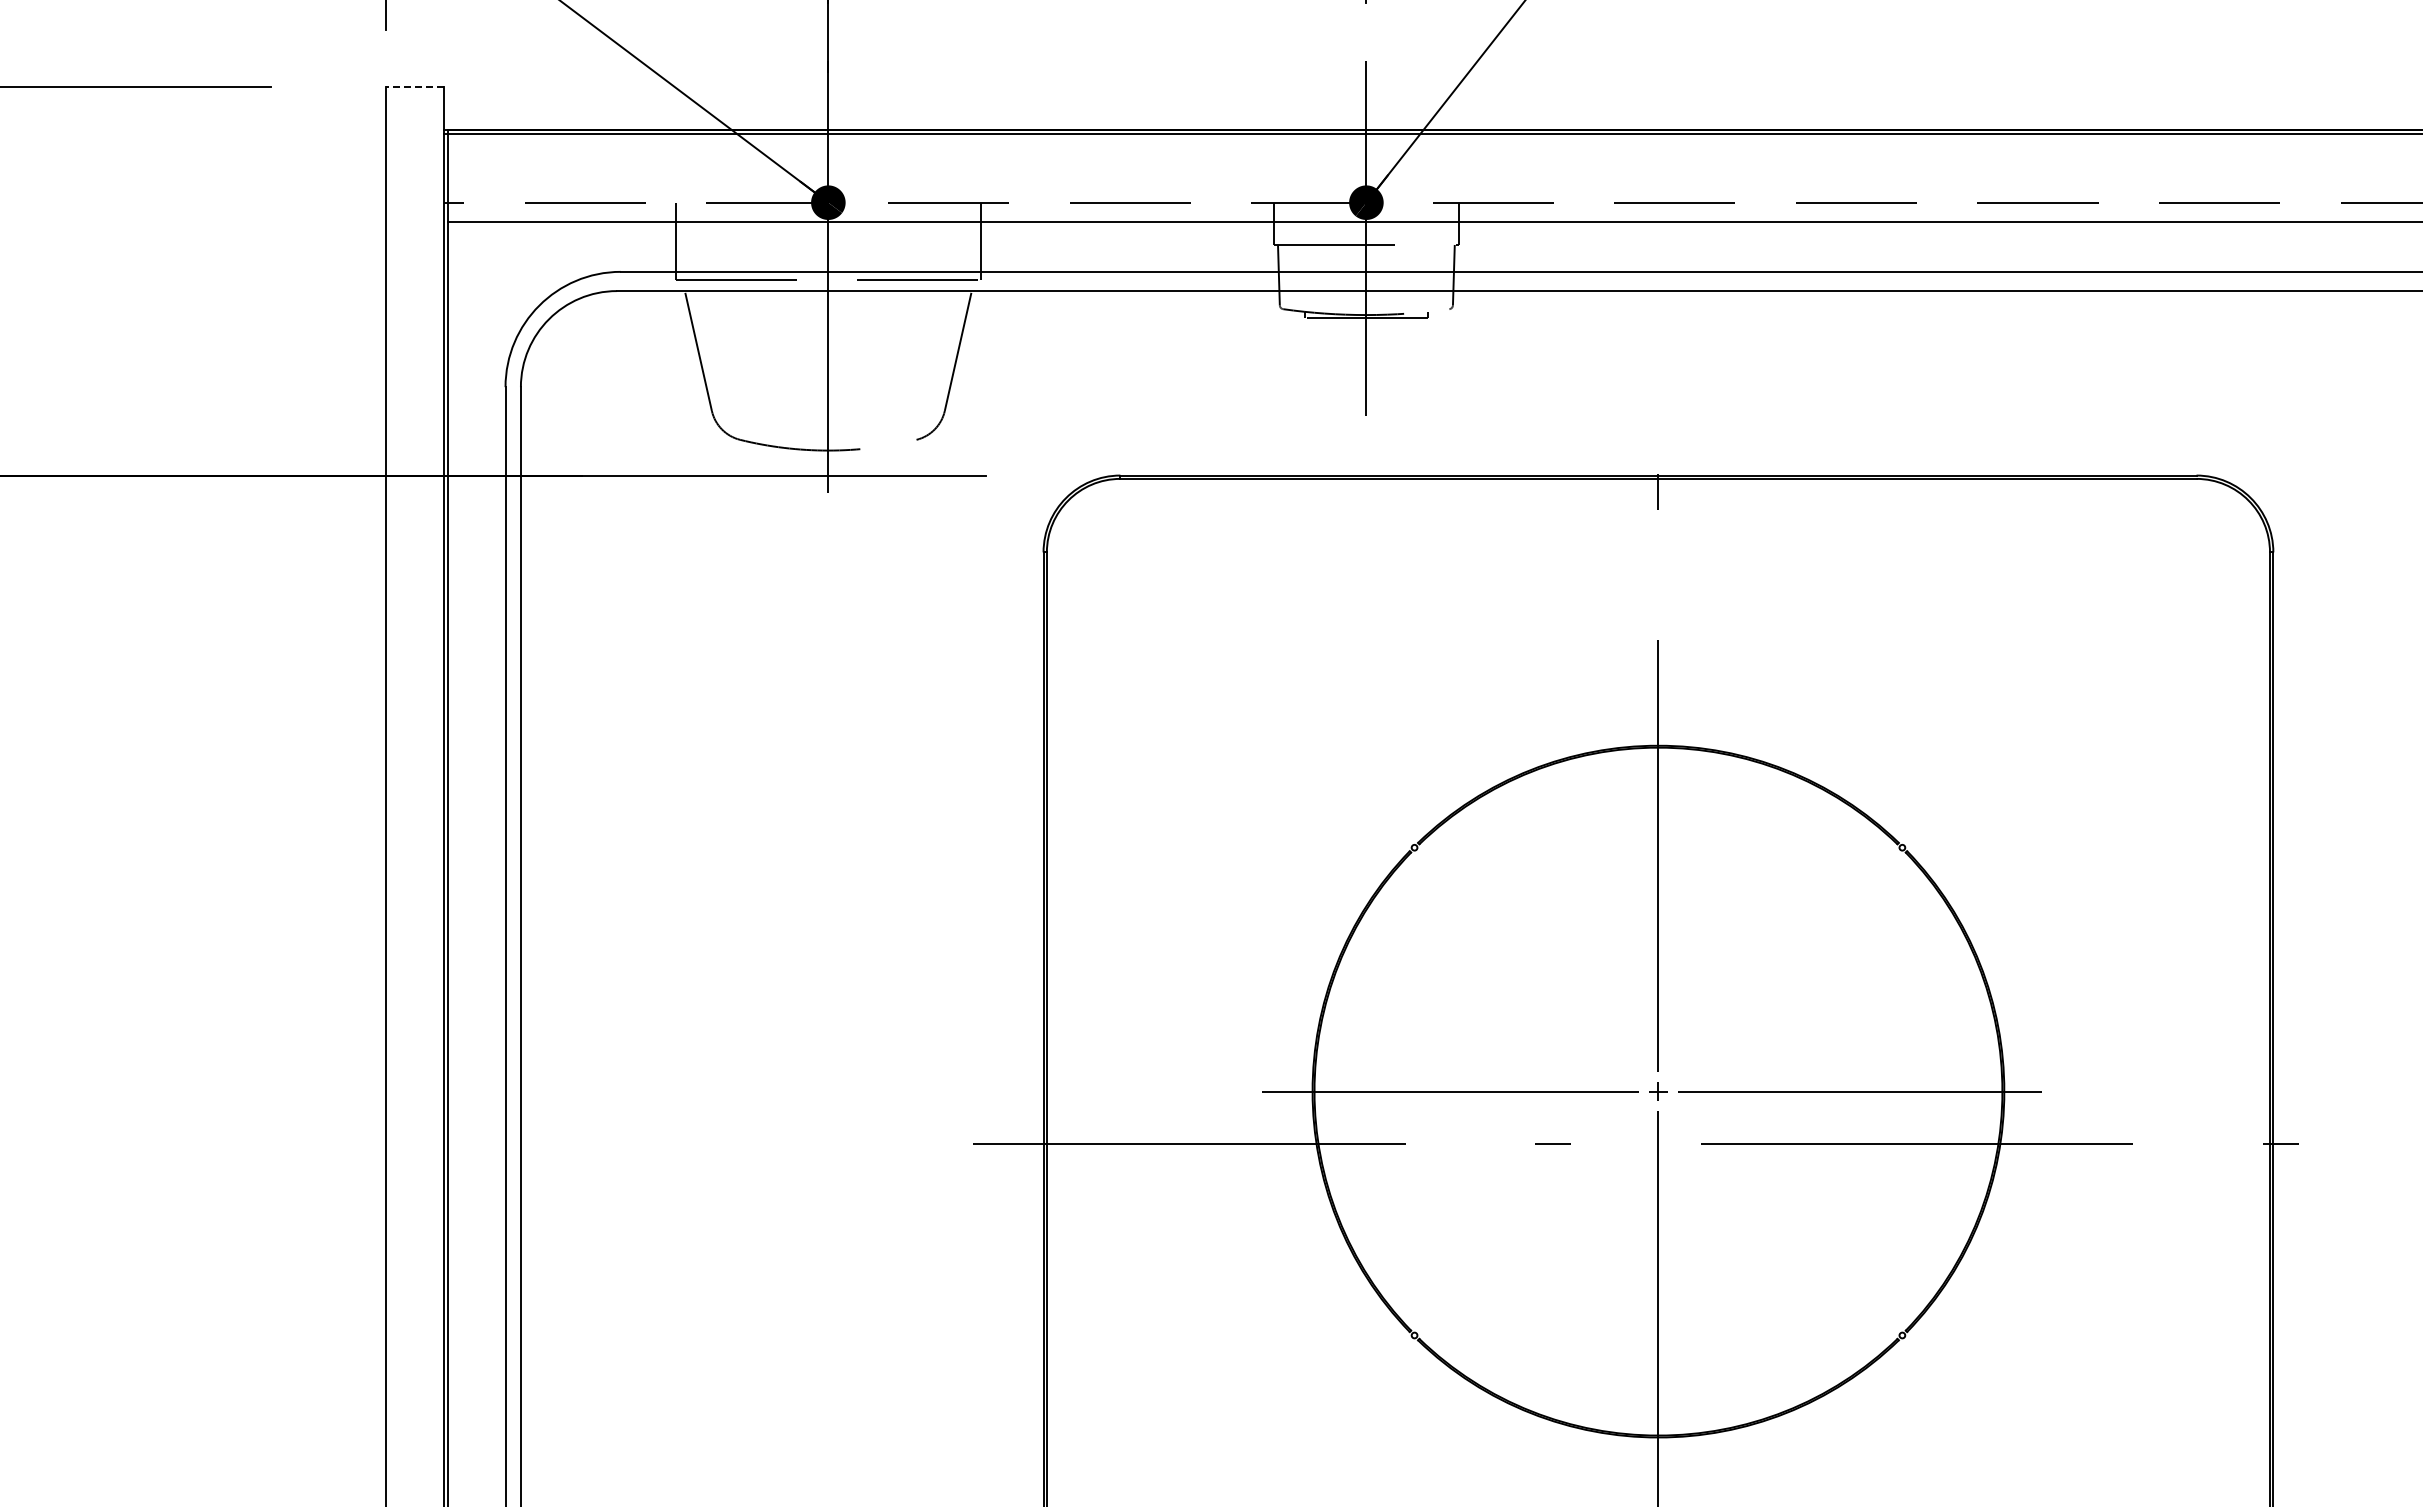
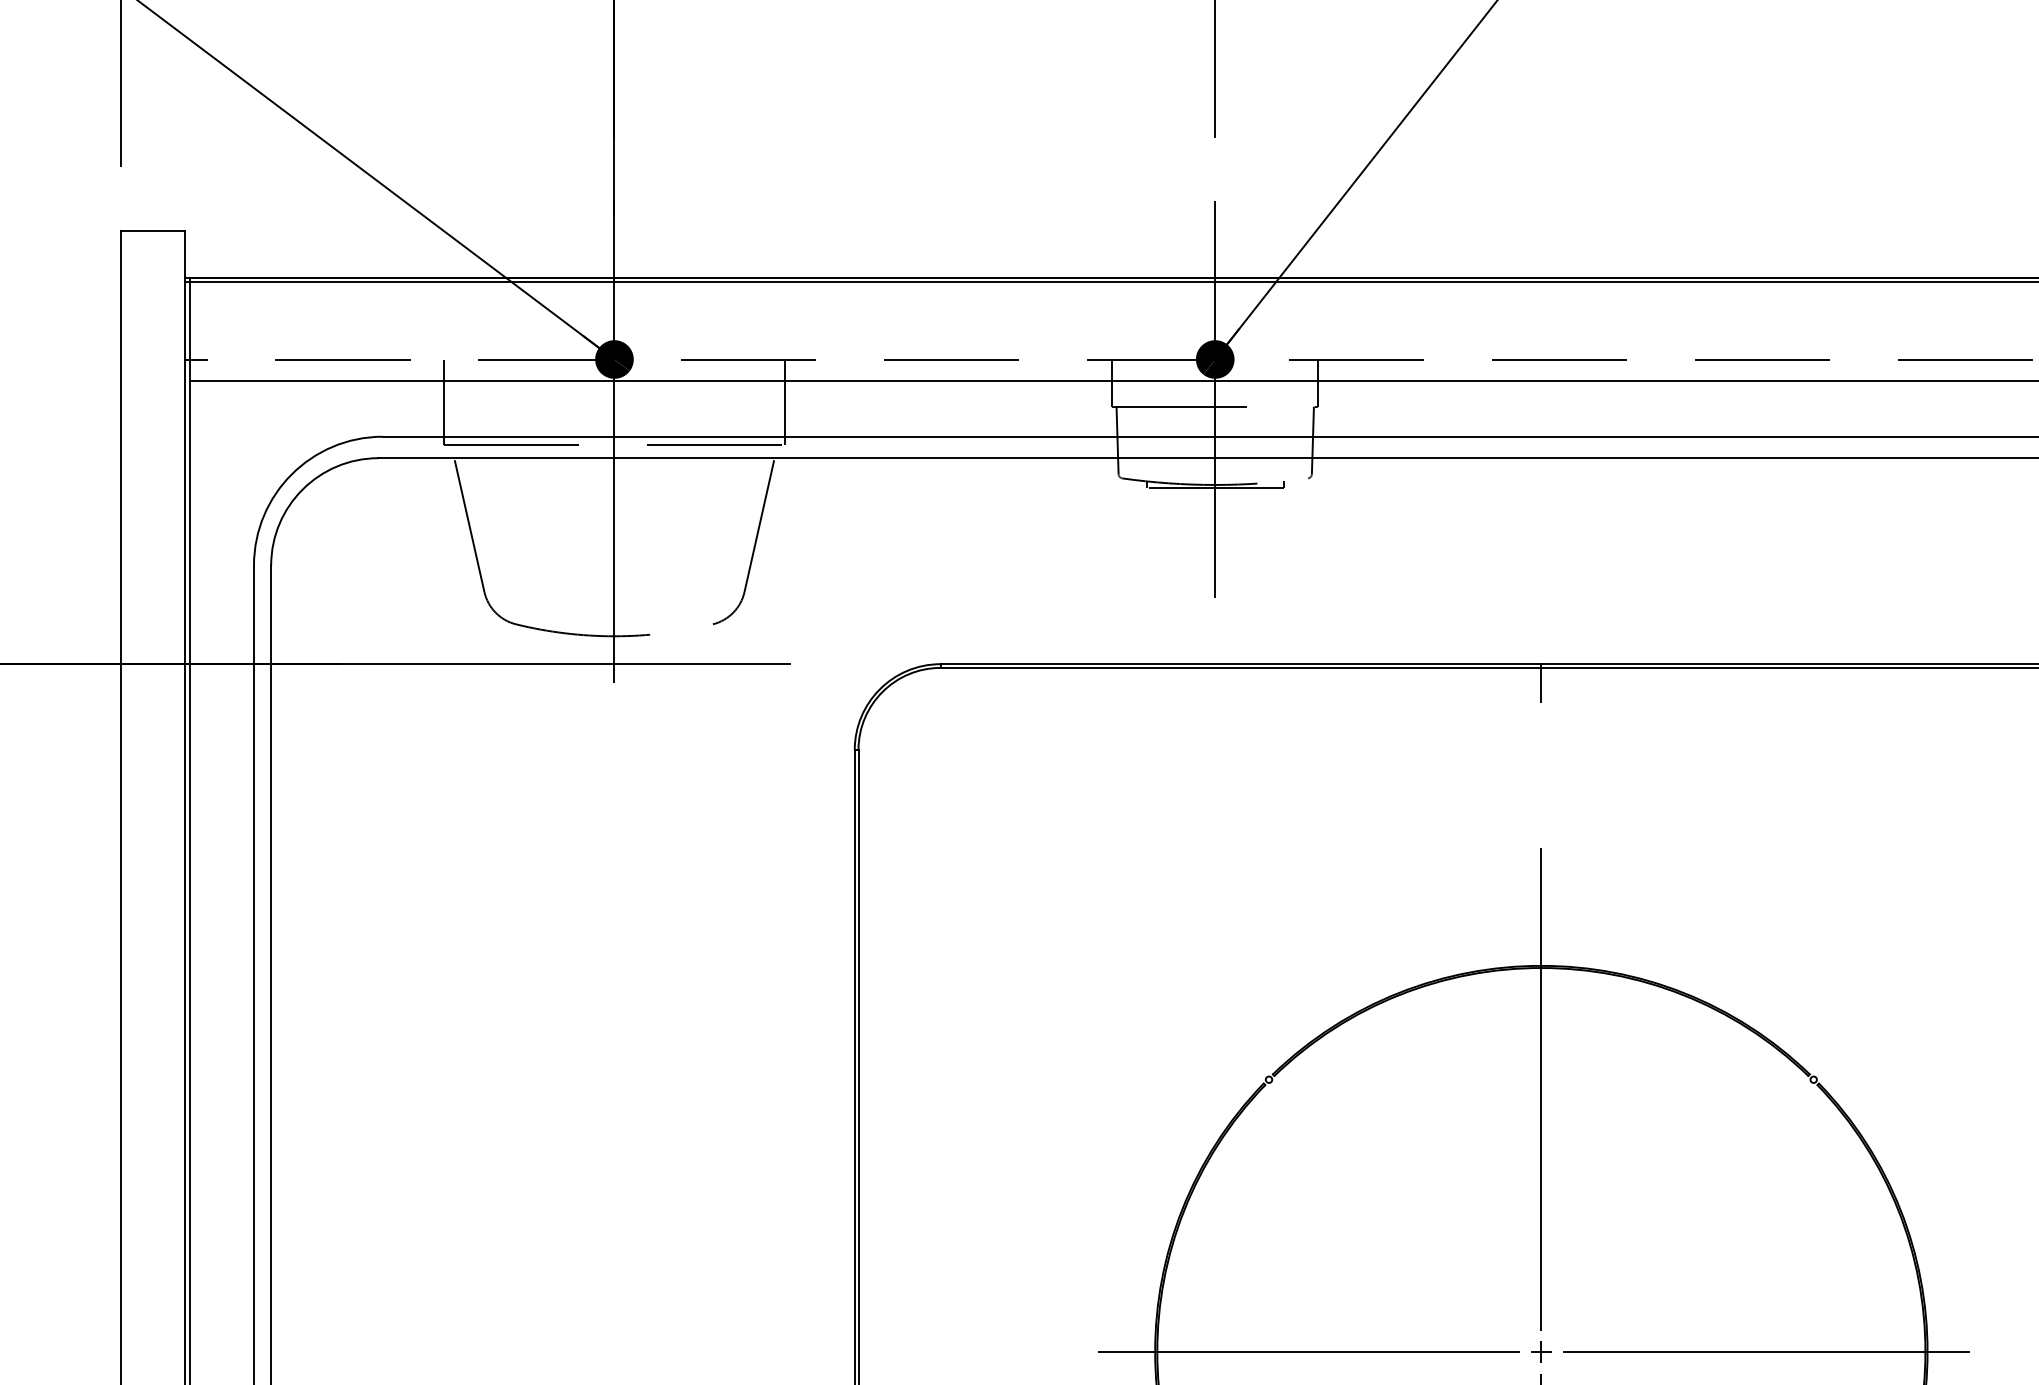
line: (415, 87) -> (153, 230), dashed -> solid

